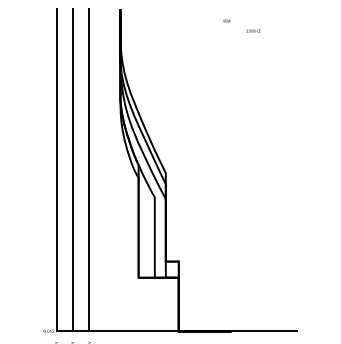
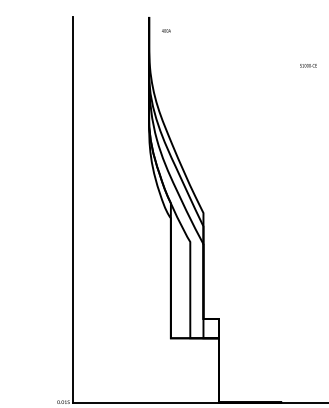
text: (226, 20) -> (165, 30), moved
text: (253, 30) -> (308, 65), moved
line: (73, 170) -> (92, 209), removed
line: (89, 170) -> (112, 209), removed

